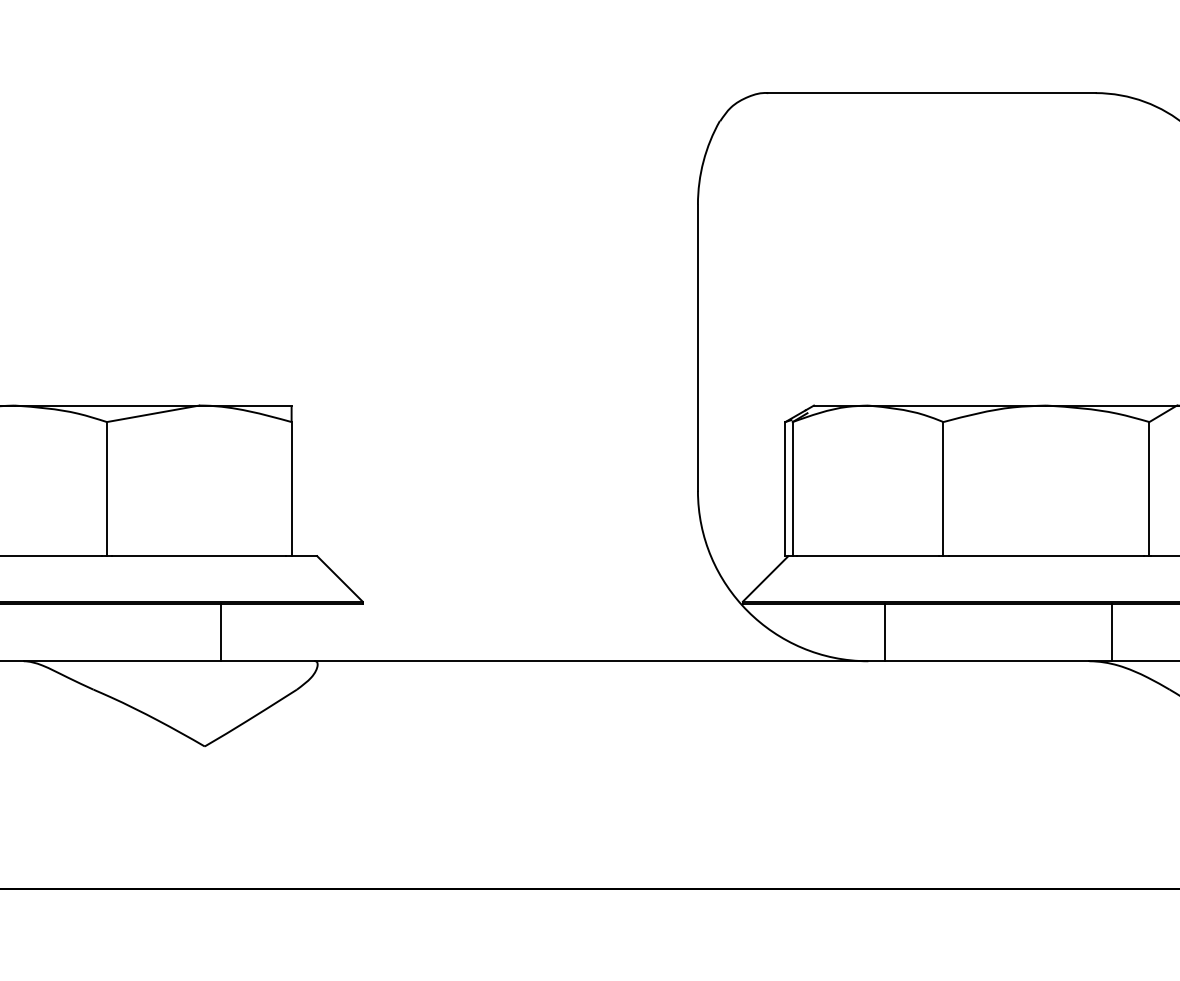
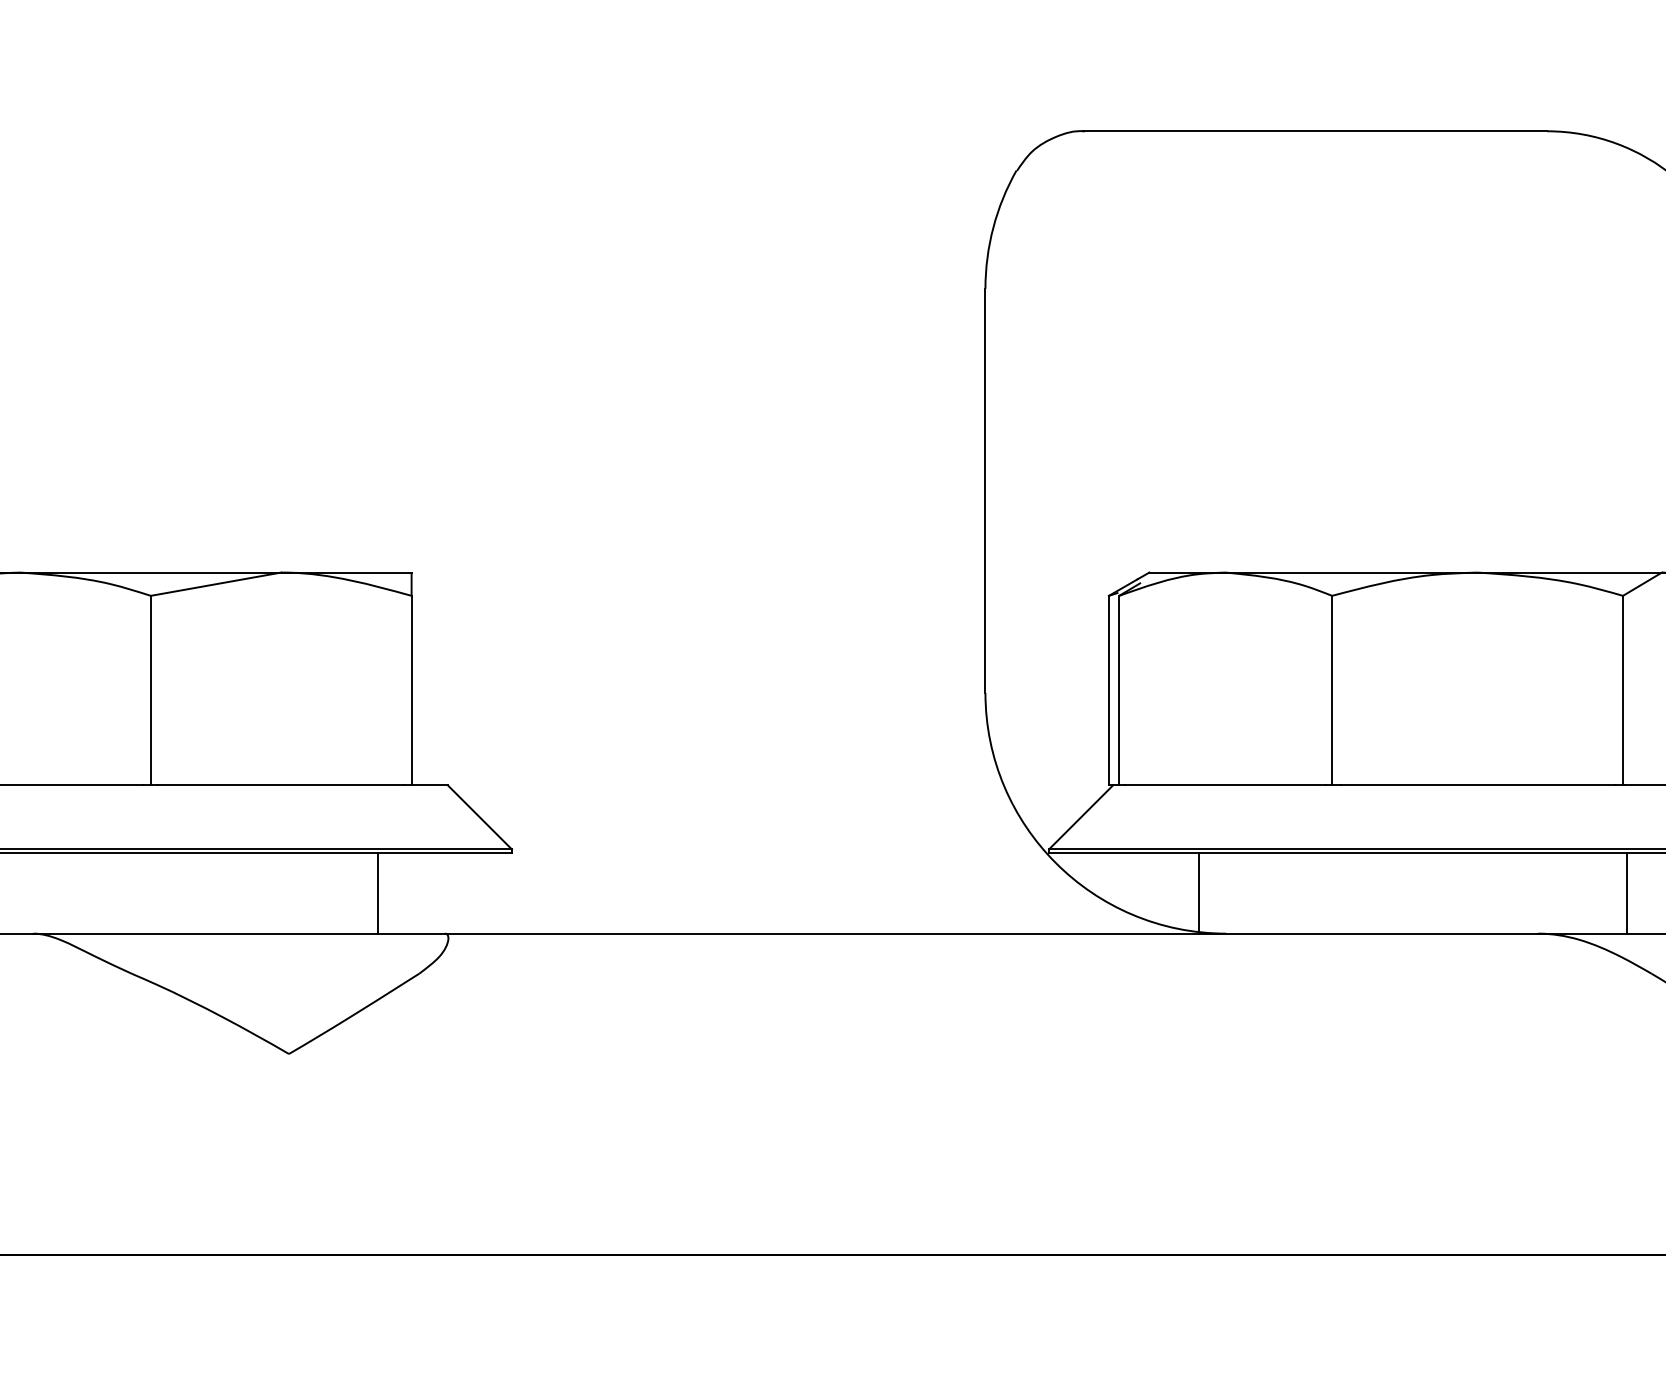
line: (220, 632) -> (378, 893), moved
line: (884, 632) -> (1198, 893), moved
line: (1112, 632) -> (1626, 893), moved

